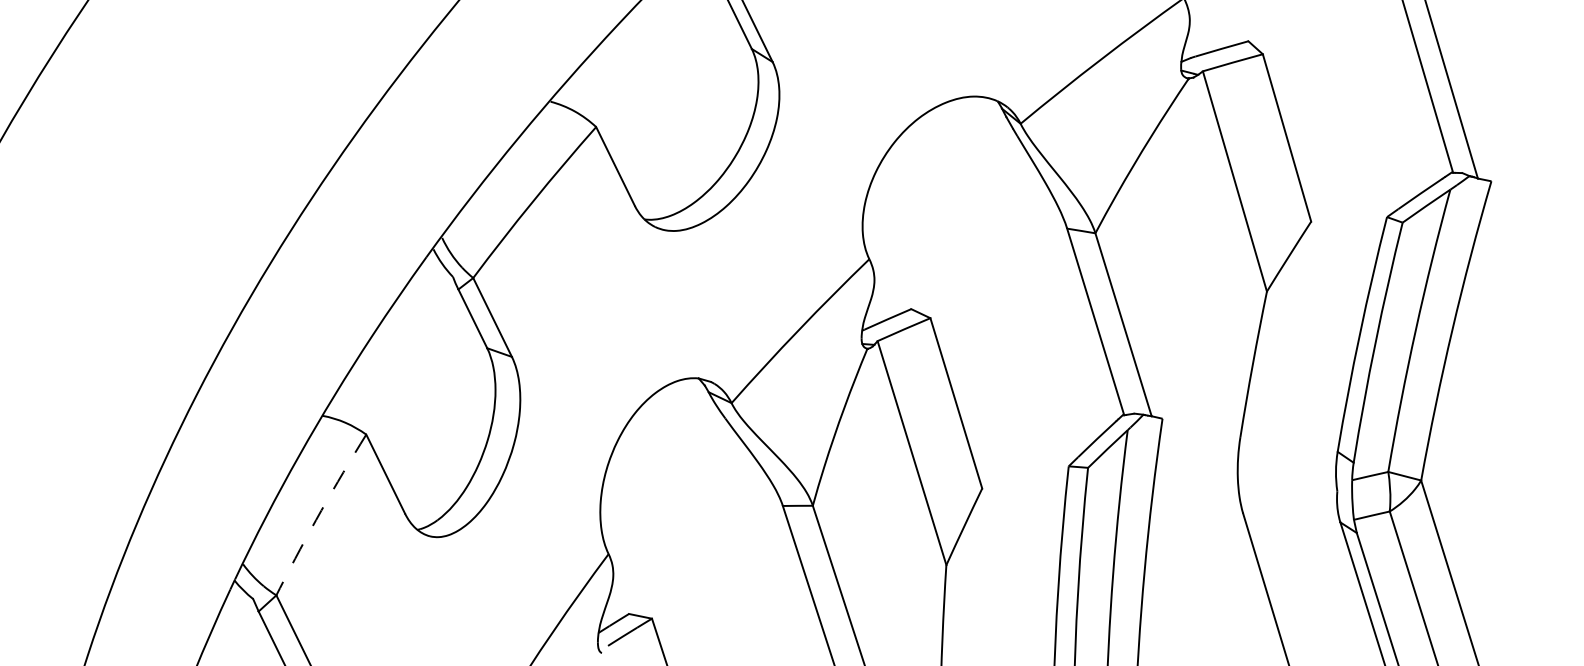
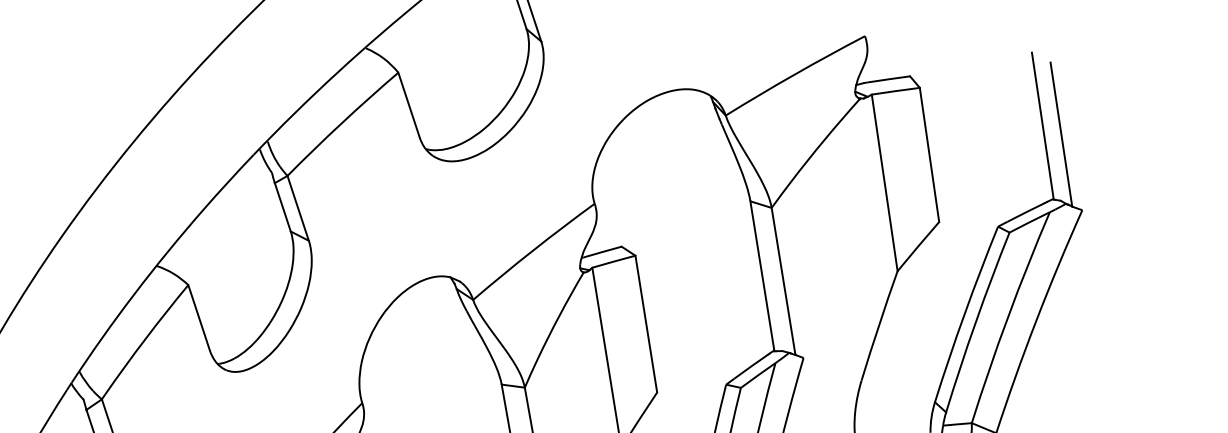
arc: (321, 510) -> (145, 338), dashed -> solid

